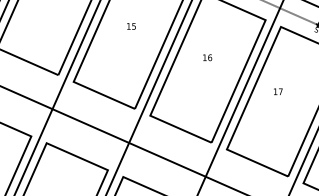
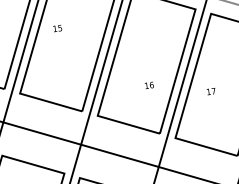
text: (131, 26) -> (57, 28), moved
text: (207, 57) -> (149, 85), moved
text: (278, 91) -> (211, 91), moved

